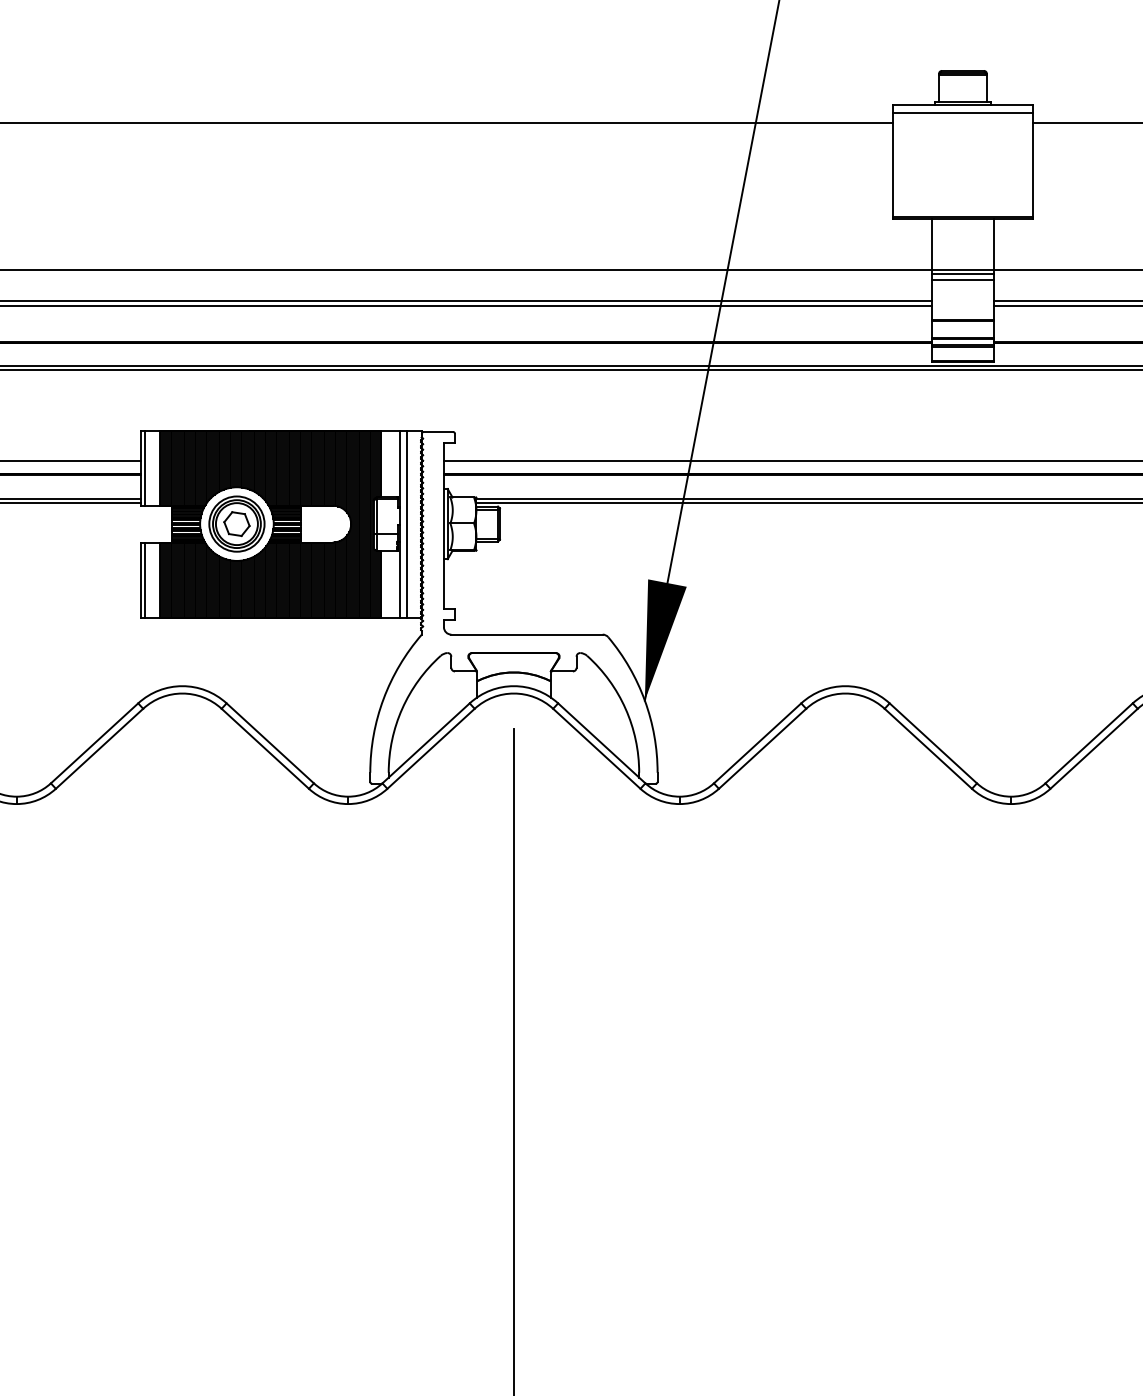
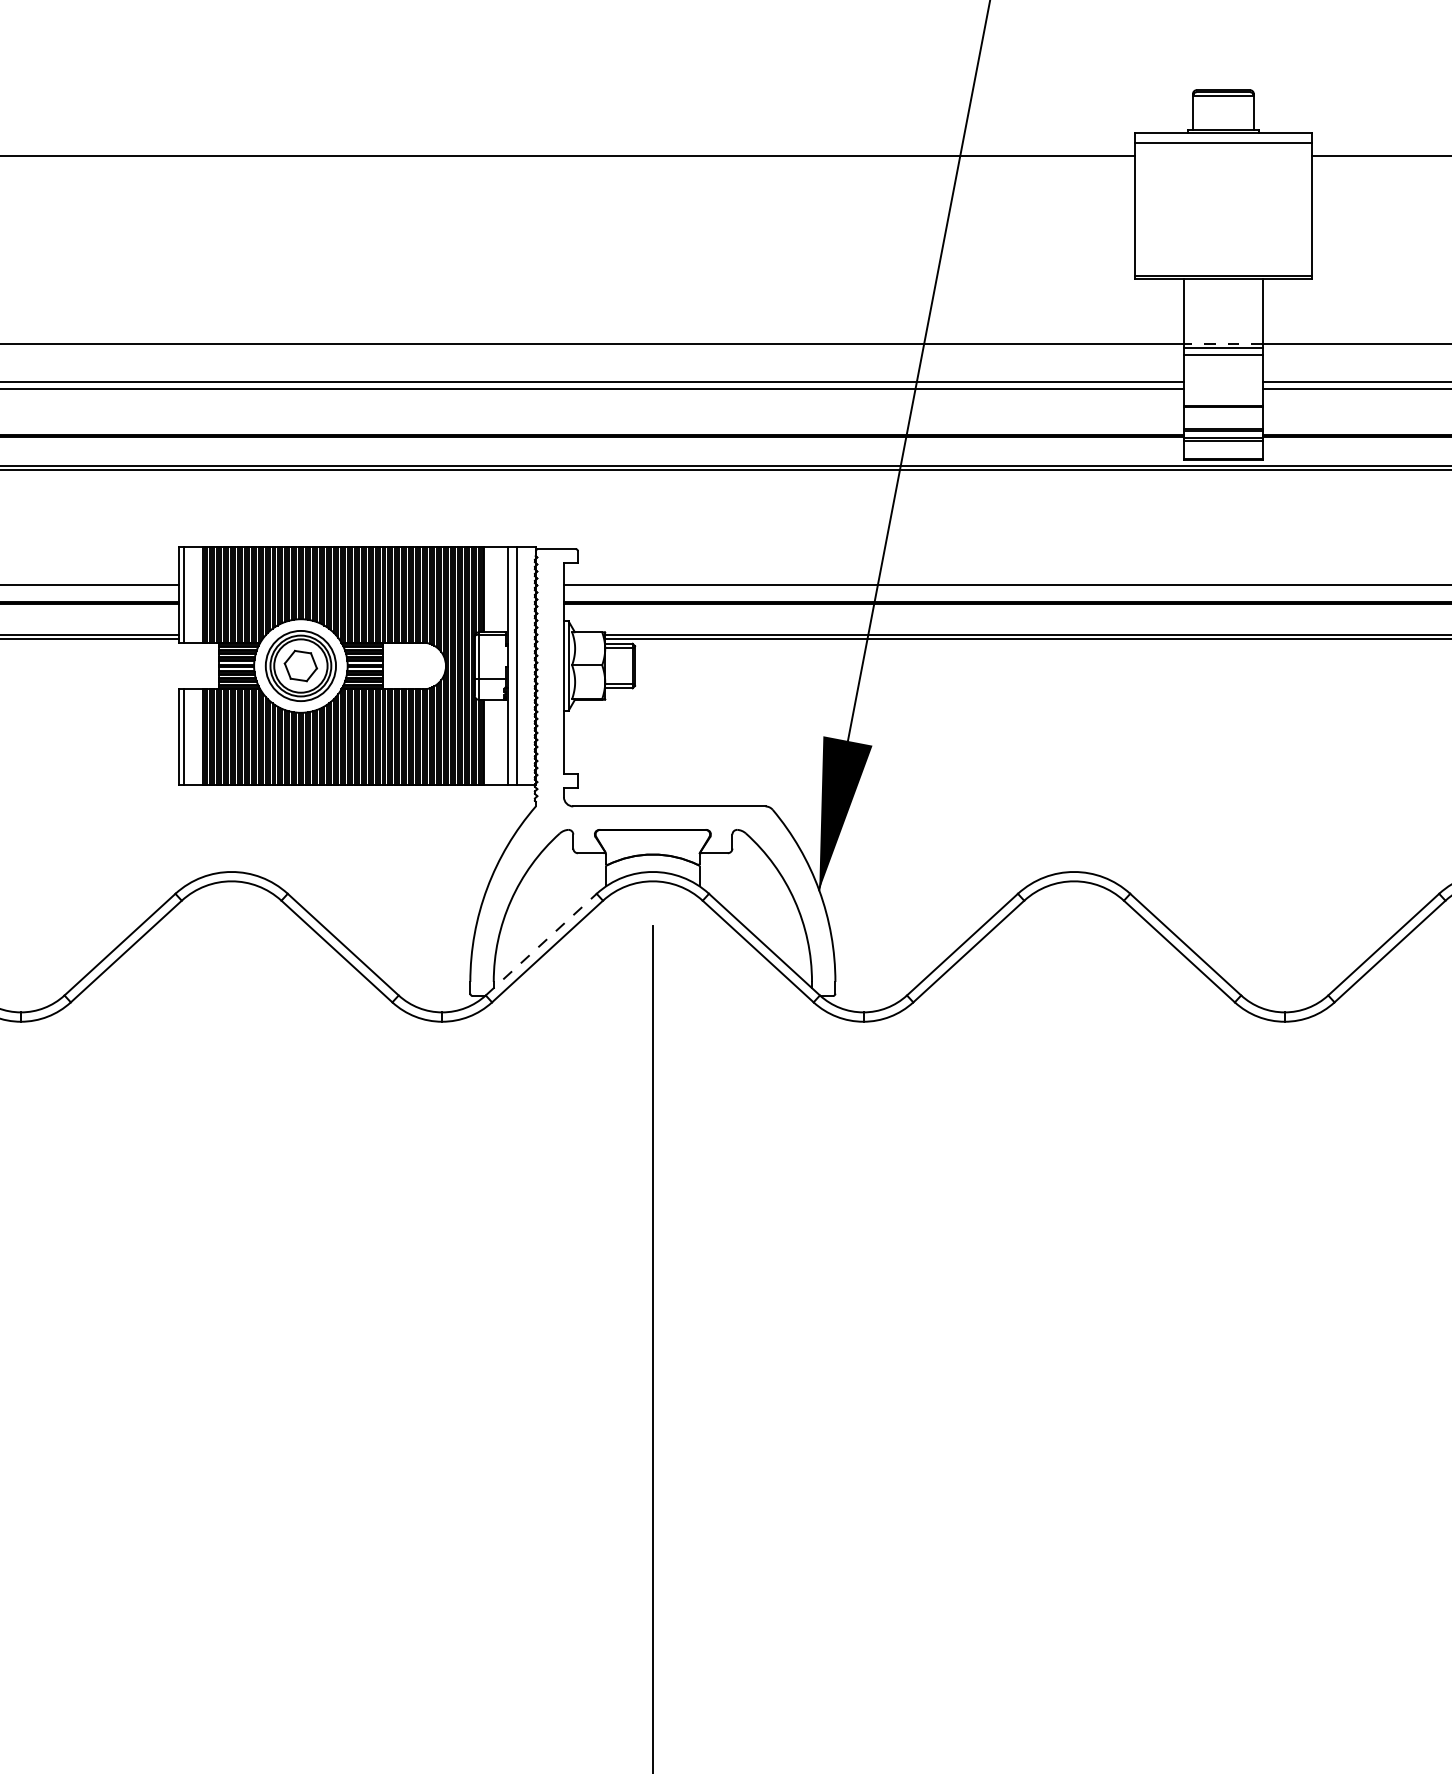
line: (963, 270) -> (1223, 343), solid -> dashed
line: (426, 743) -> (541, 944), solid -> dashed

